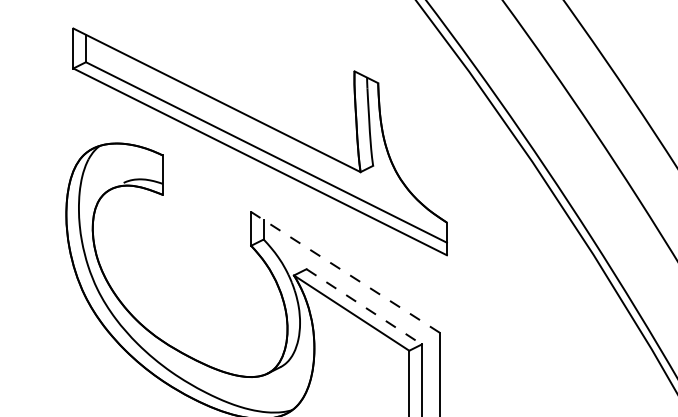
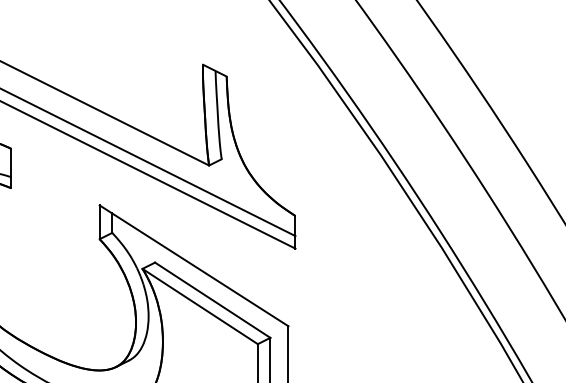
line: (345, 272) -> (194, 265), dashed -> solid
line: (364, 306) -> (213, 299), dashed -> solid

